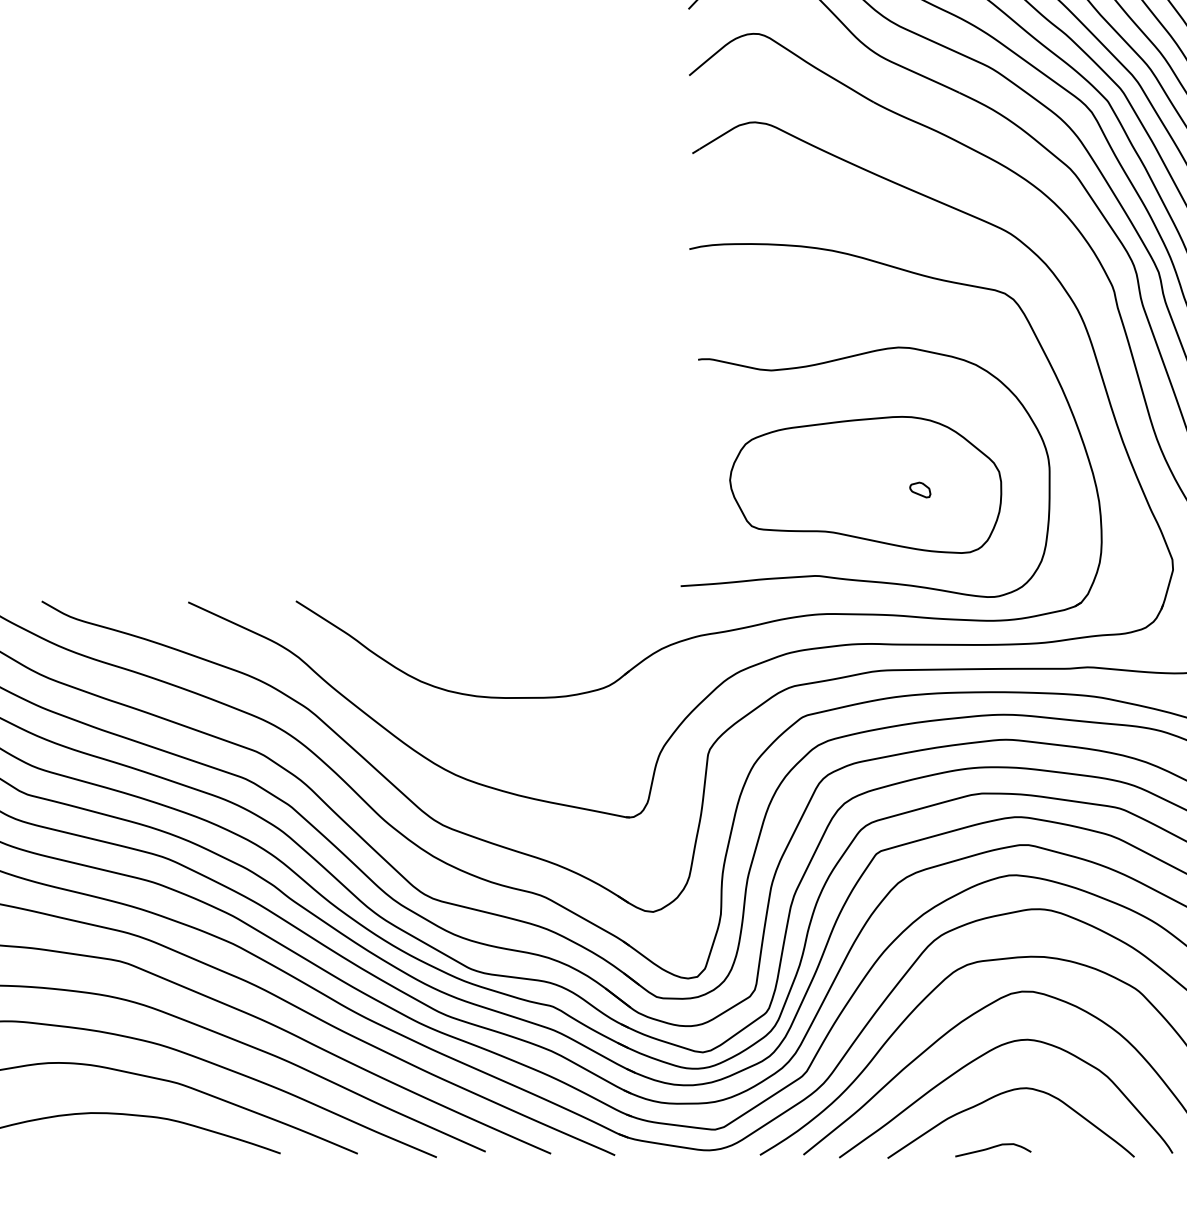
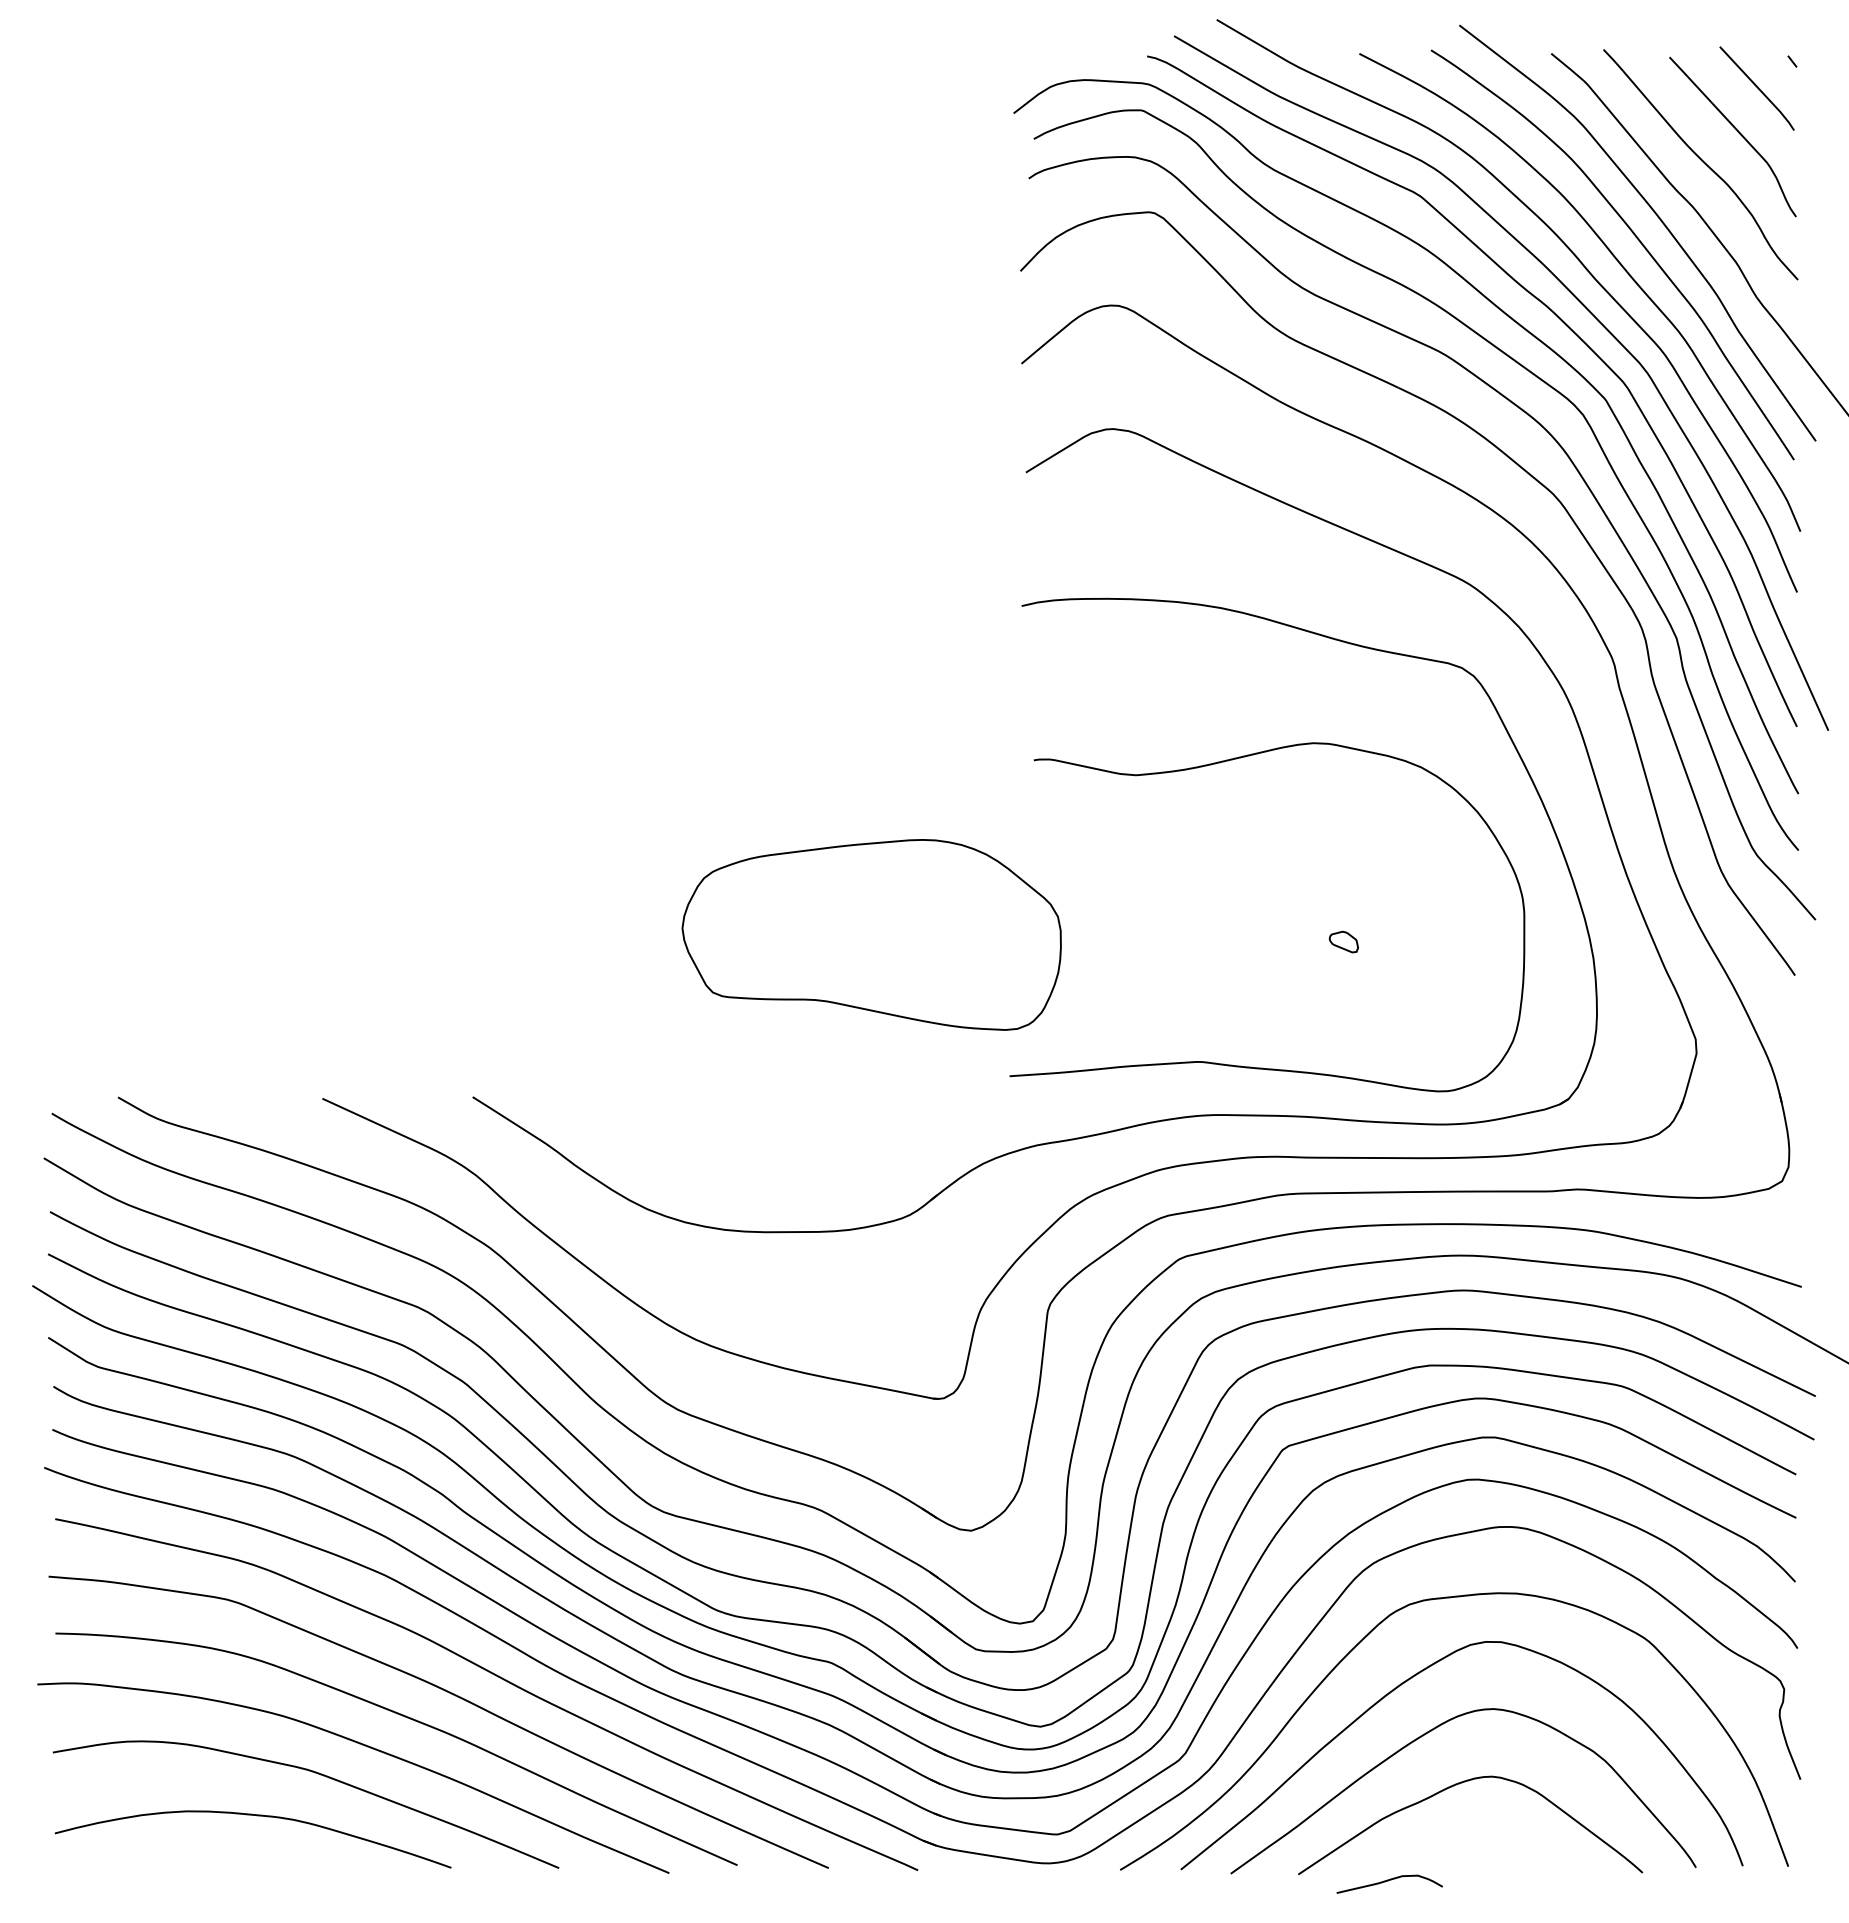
part: (865, 484) -> (871, 934), moved
curve: (992, 1148) -> (1388, 1881), moved

